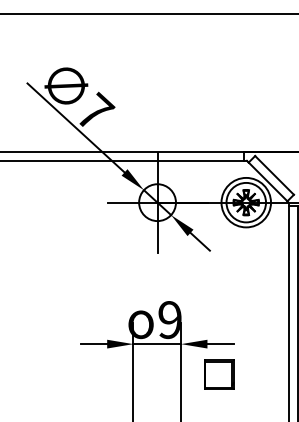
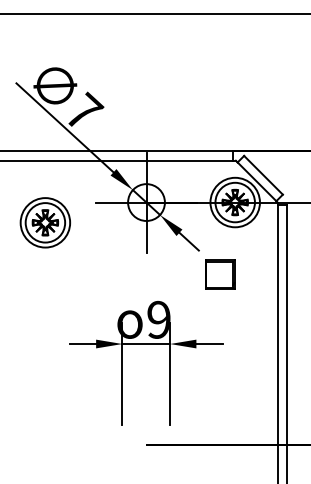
part: (55, 222) -> (44, 222), added
part: (219, 374) -> (220, 274), moved

